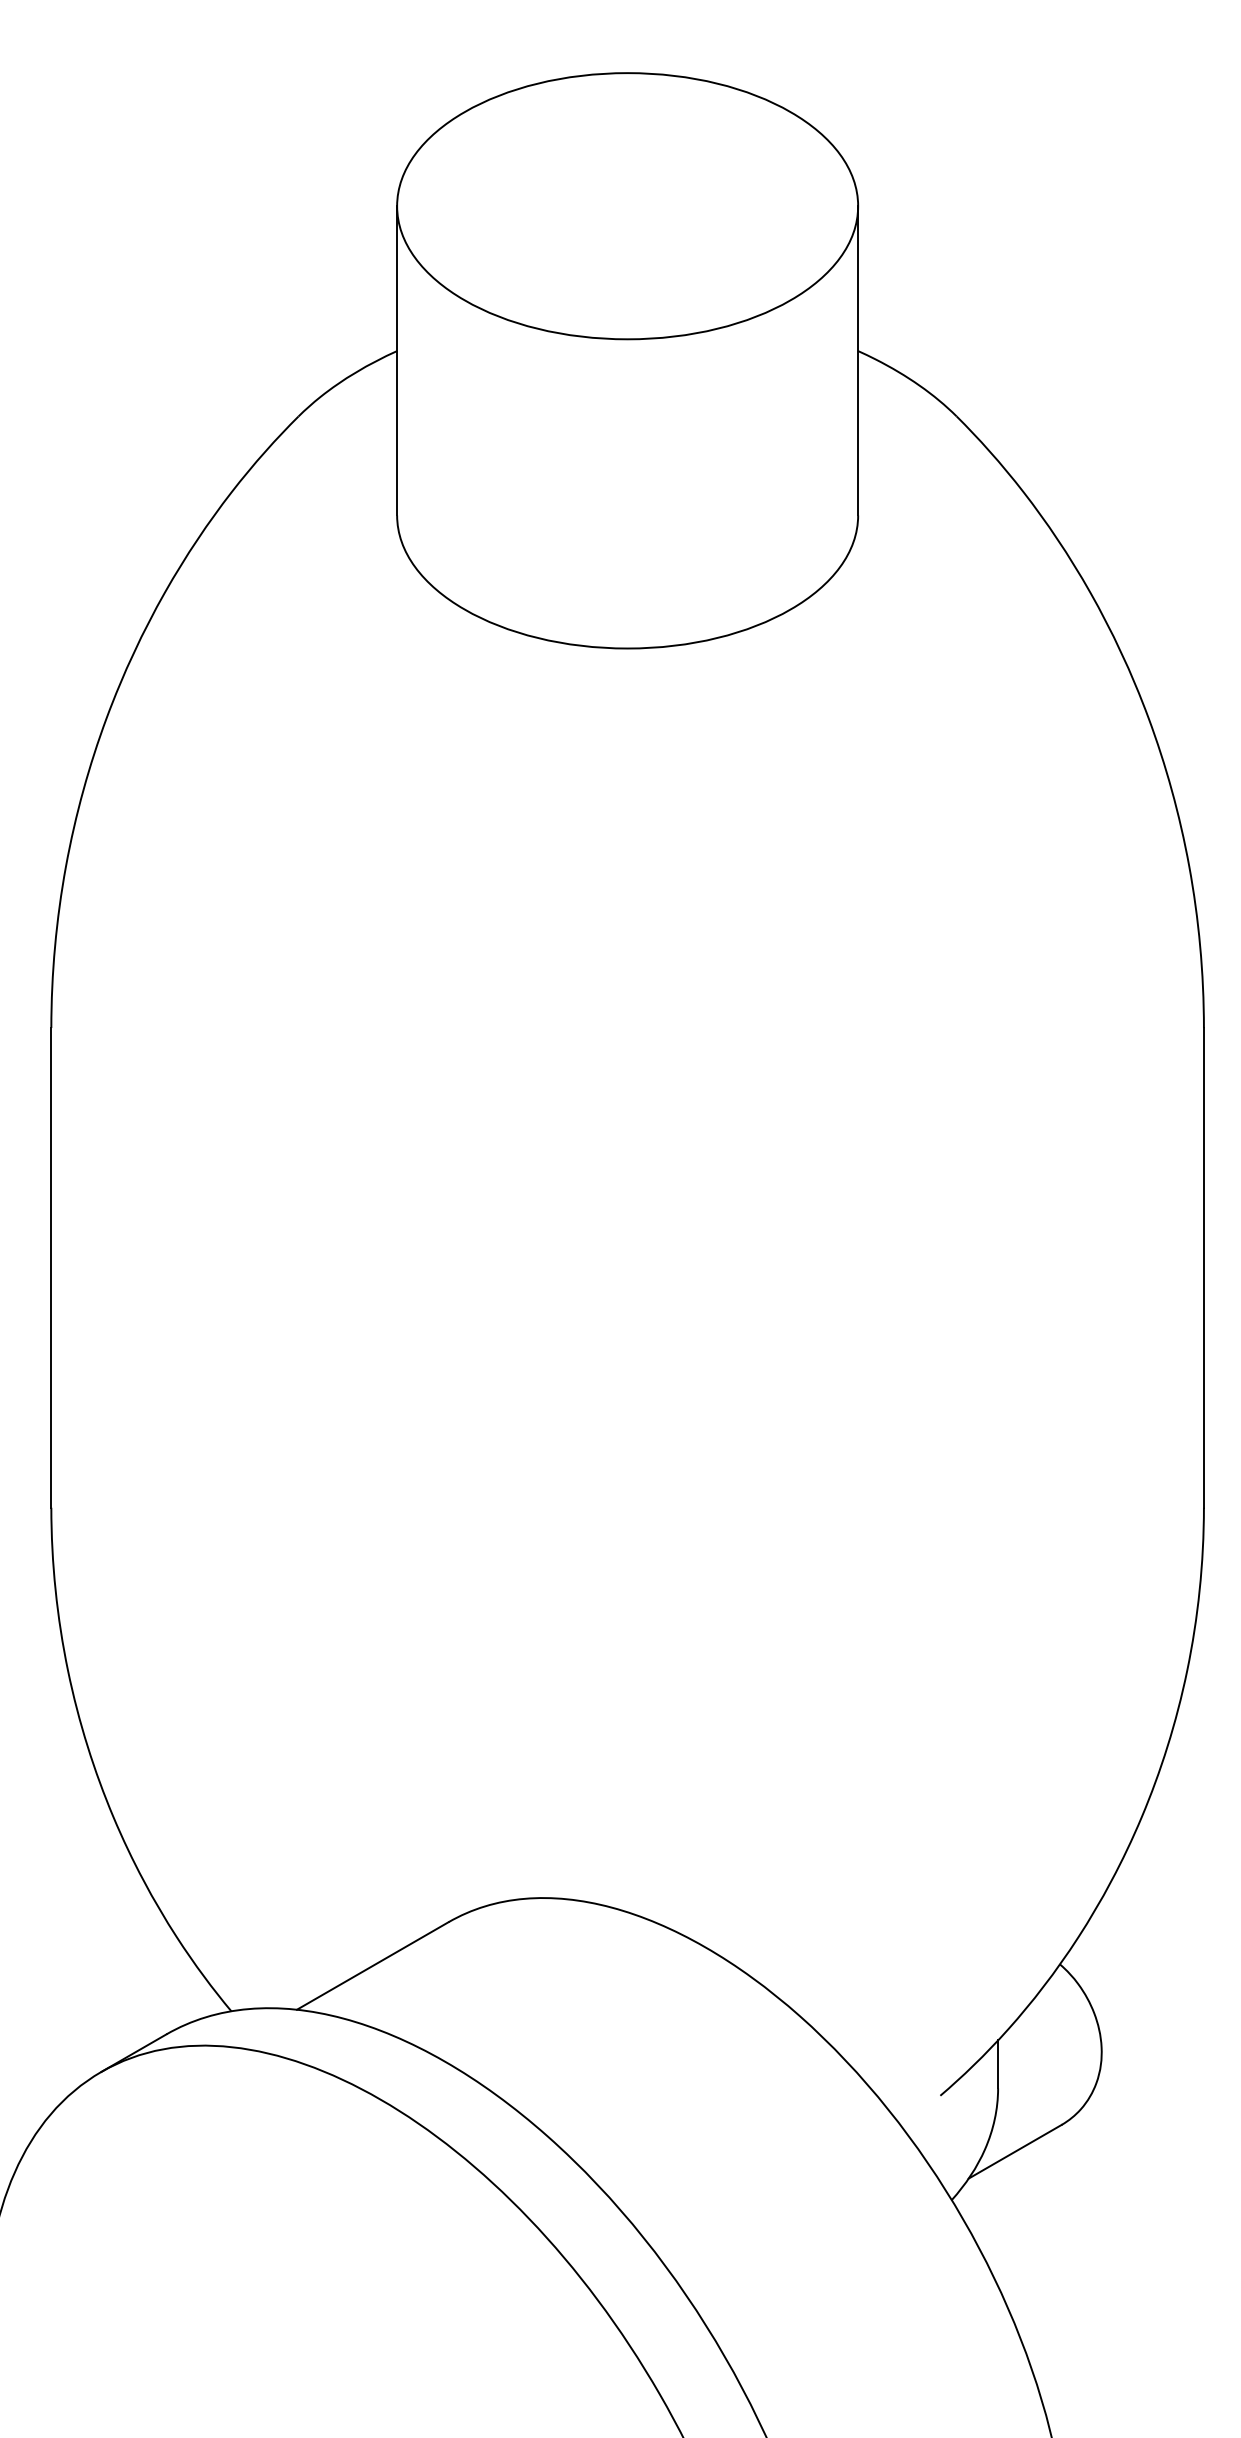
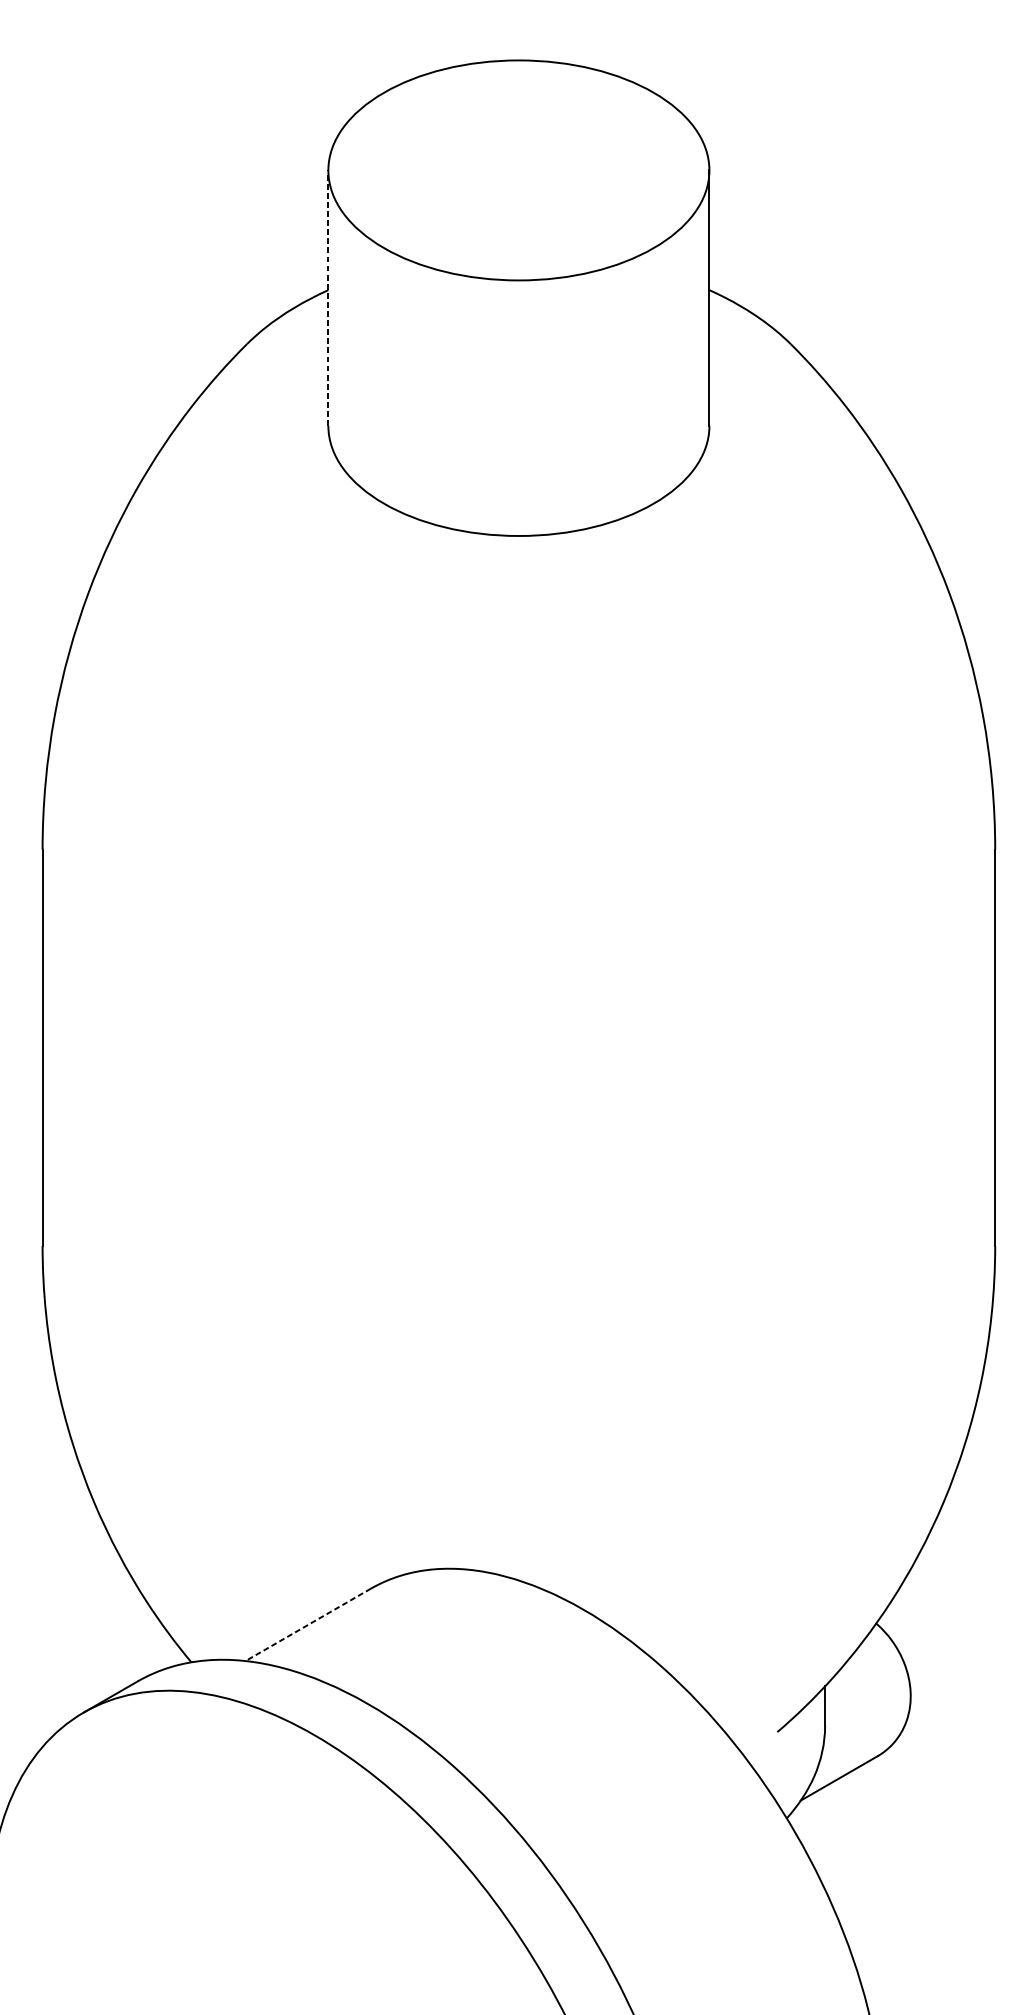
line: (397, 360) -> (328, 297), solid -> dashed
line: (372, 1965) -> (308, 1624), solid -> dashed

